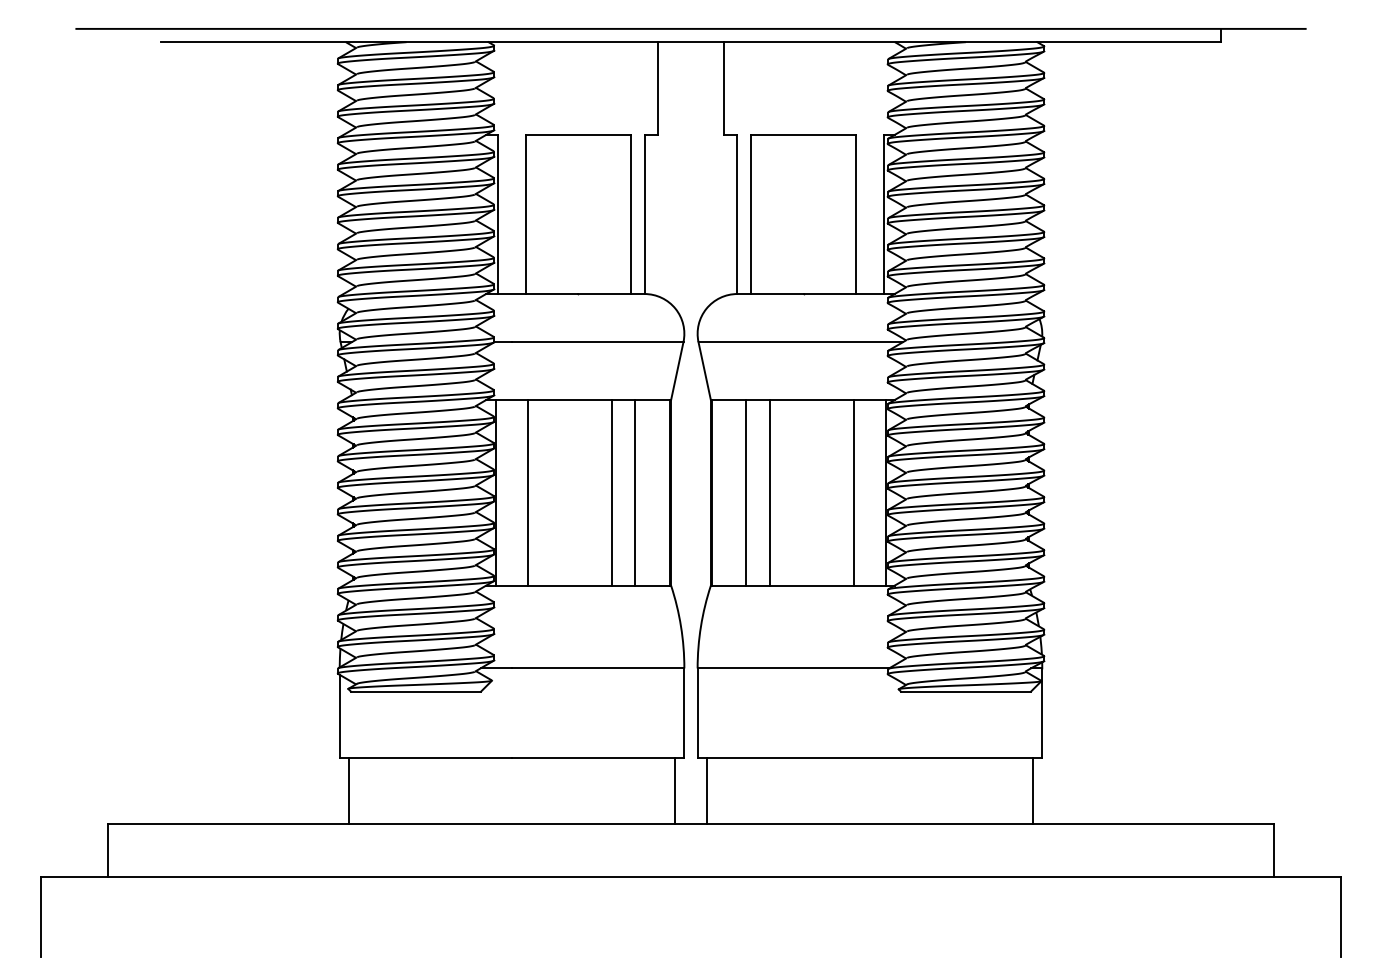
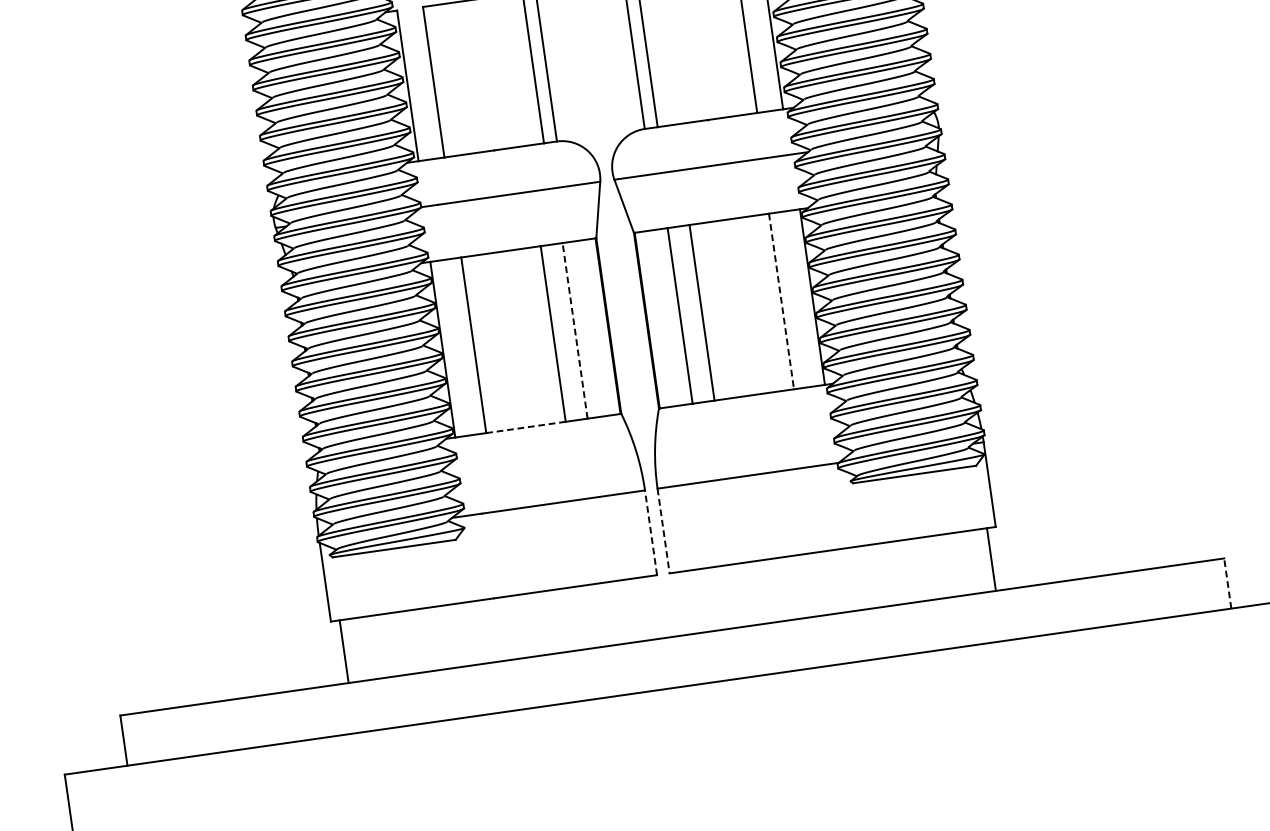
line: (635, 492) -> (575, 330), solid -> dashed
line: (853, 492) -> (781, 301), solid -> dashed
line: (570, 585) -> (526, 427), solid -> dashed
line: (684, 713) -> (651, 533), solid -> dashed
line: (697, 713) -> (663, 531), solid -> dashed
line: (675, 790) -> (653, 607), removed
line: (706, 790) -> (682, 602), removed
line: (1274, 850) -> (1227, 583), solid -> dashed

